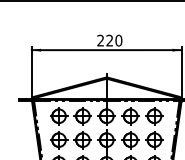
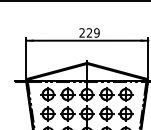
text: (118, 40) -> (96, 32), 220 -> 229

